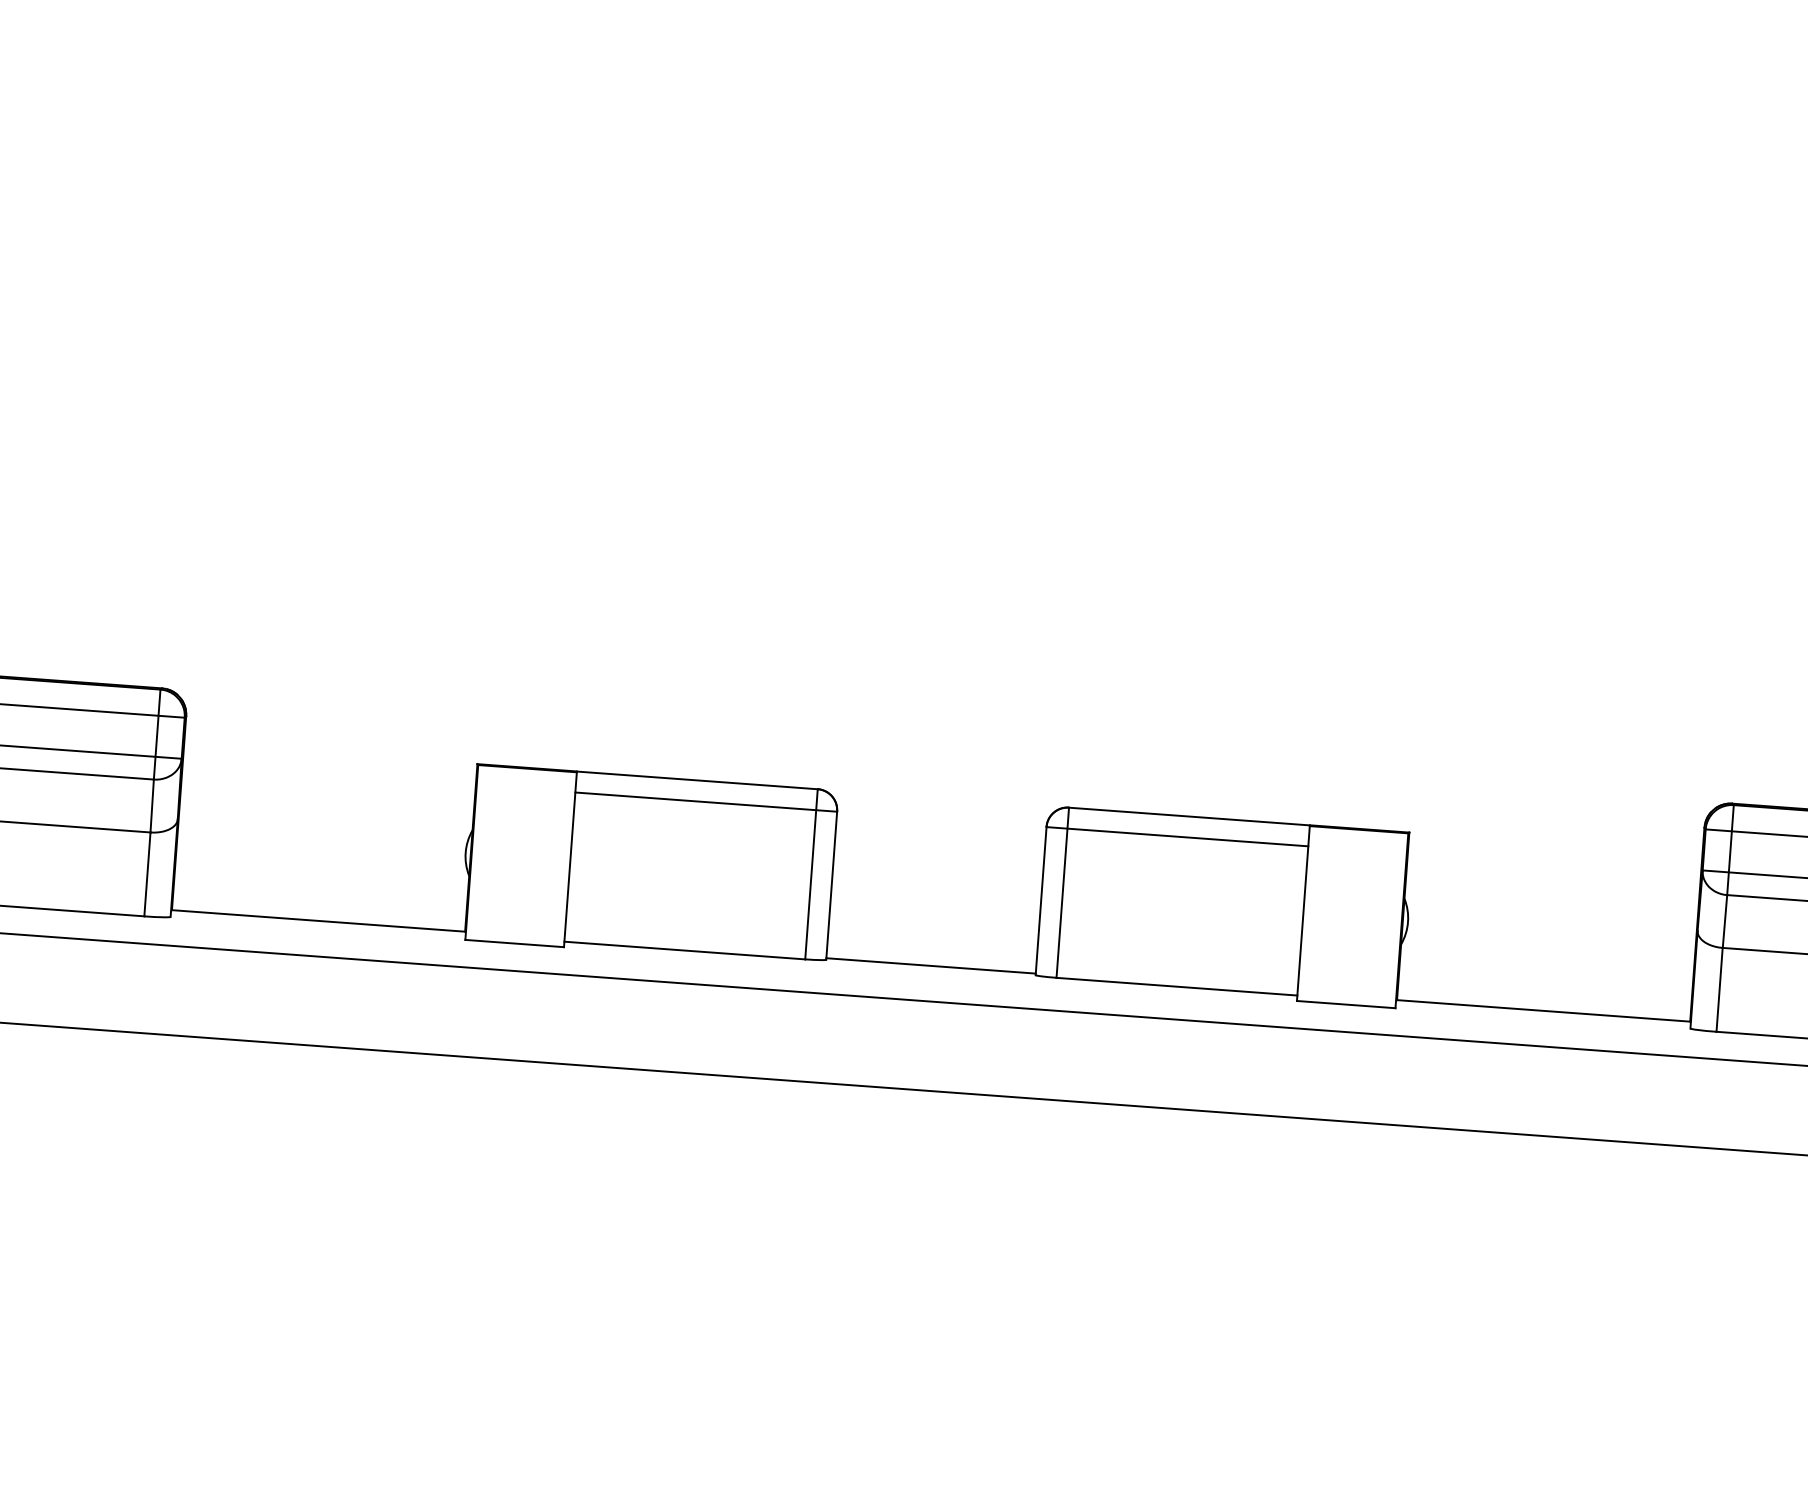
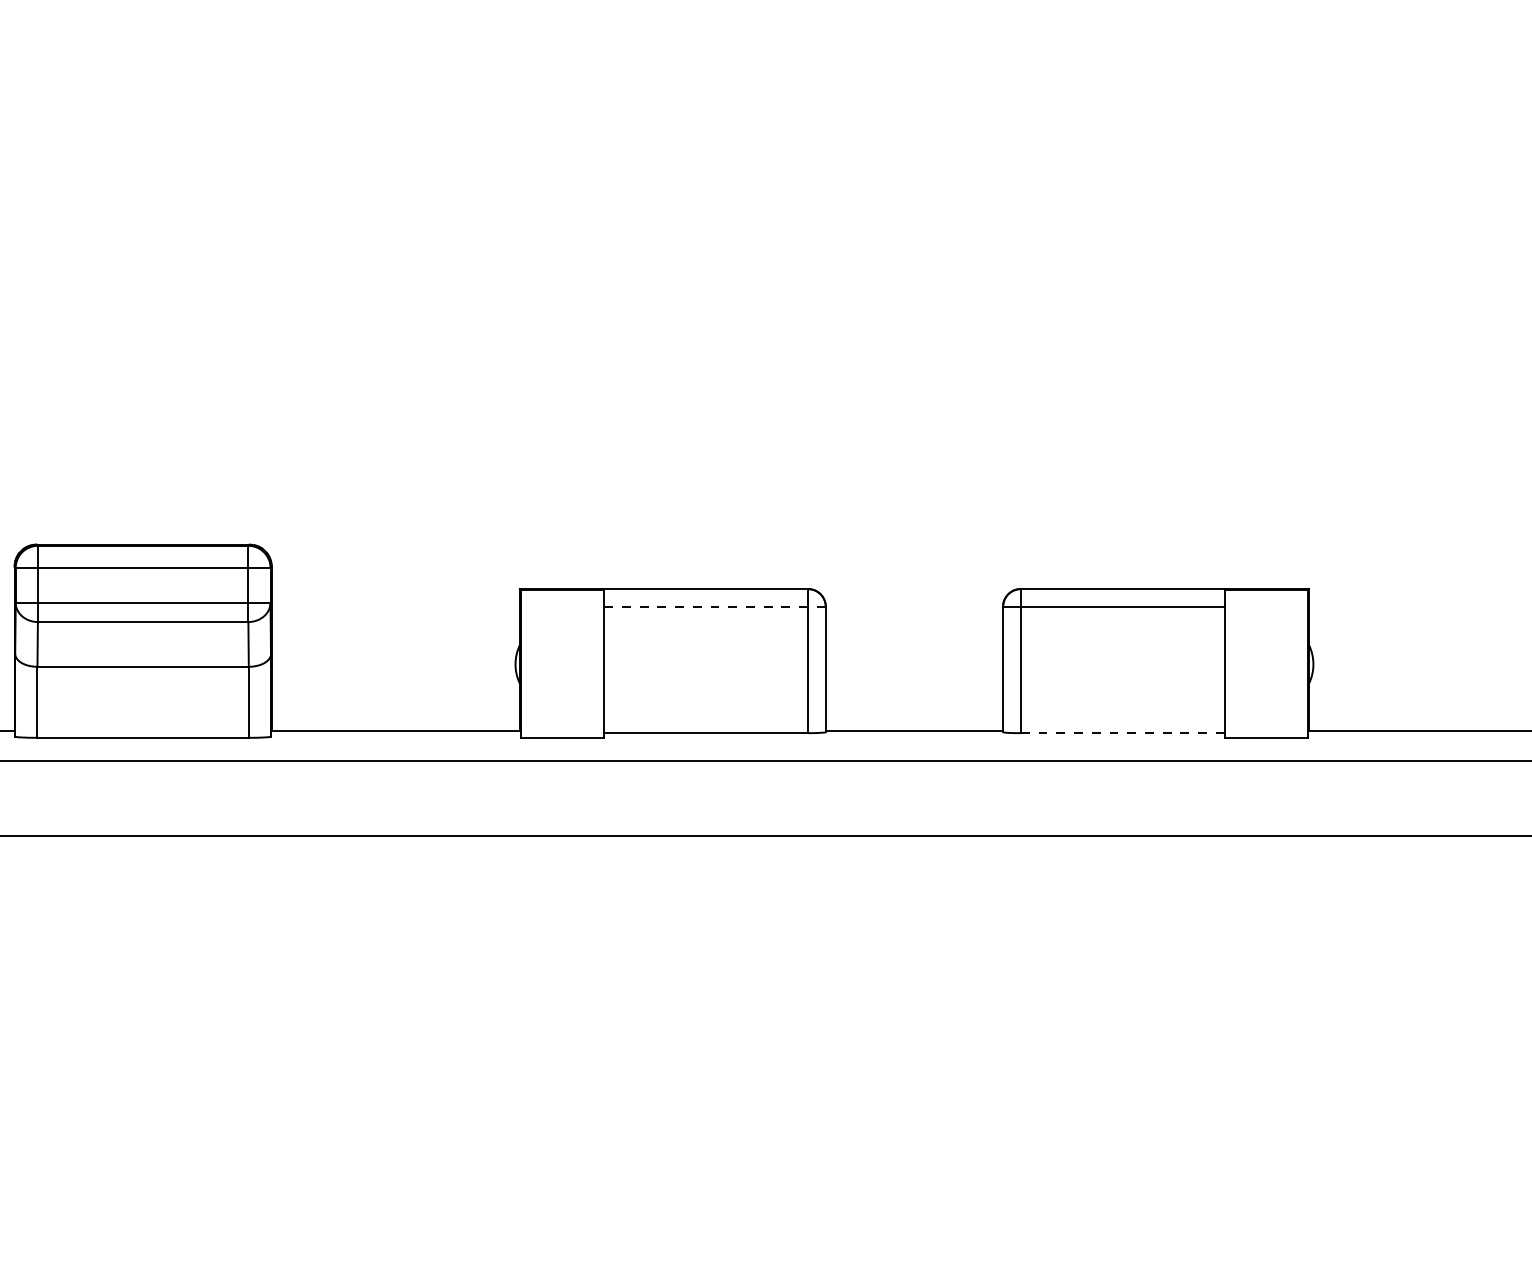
line: (705, 801) -> (714, 606), solid -> dashed
line: (1176, 987) -> (1122, 733), solid -> dashed

